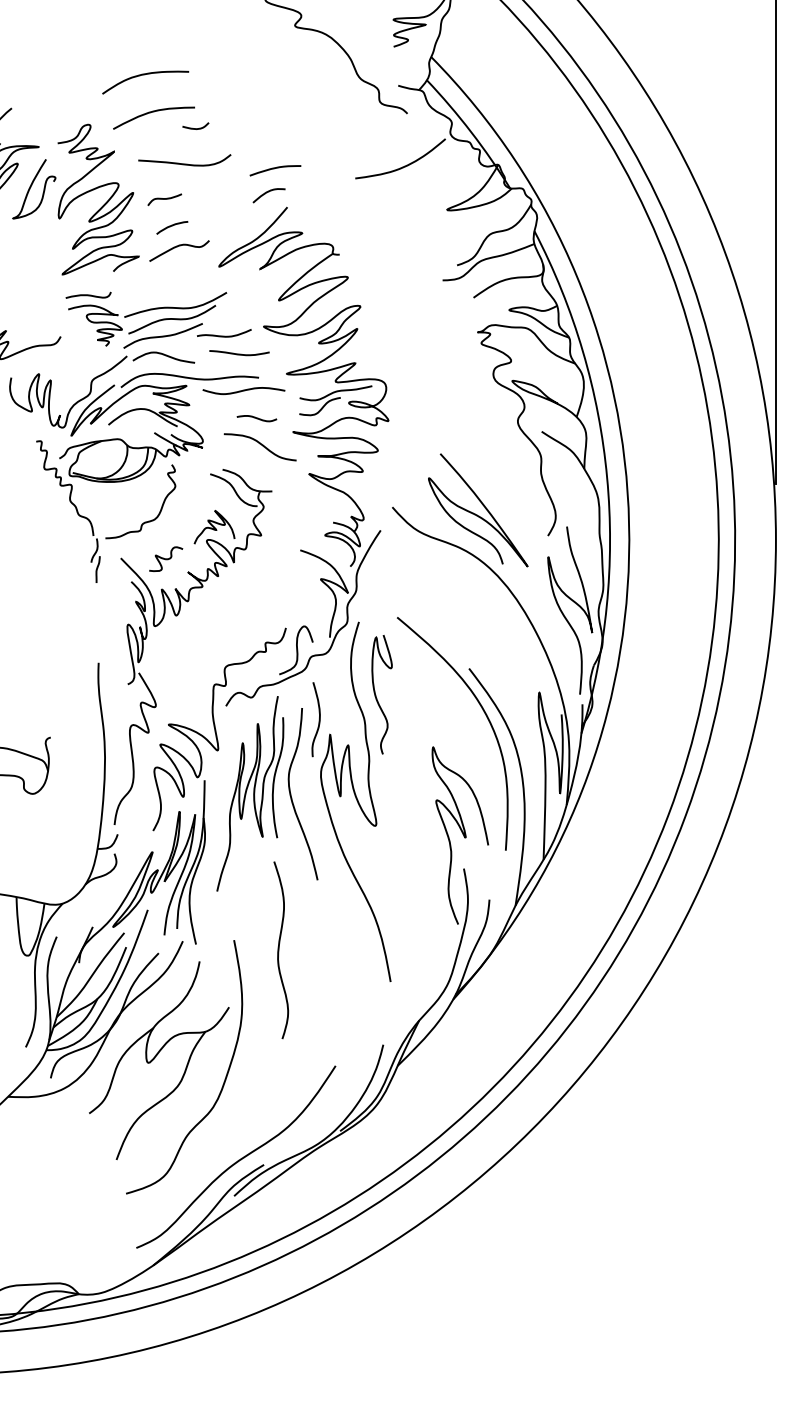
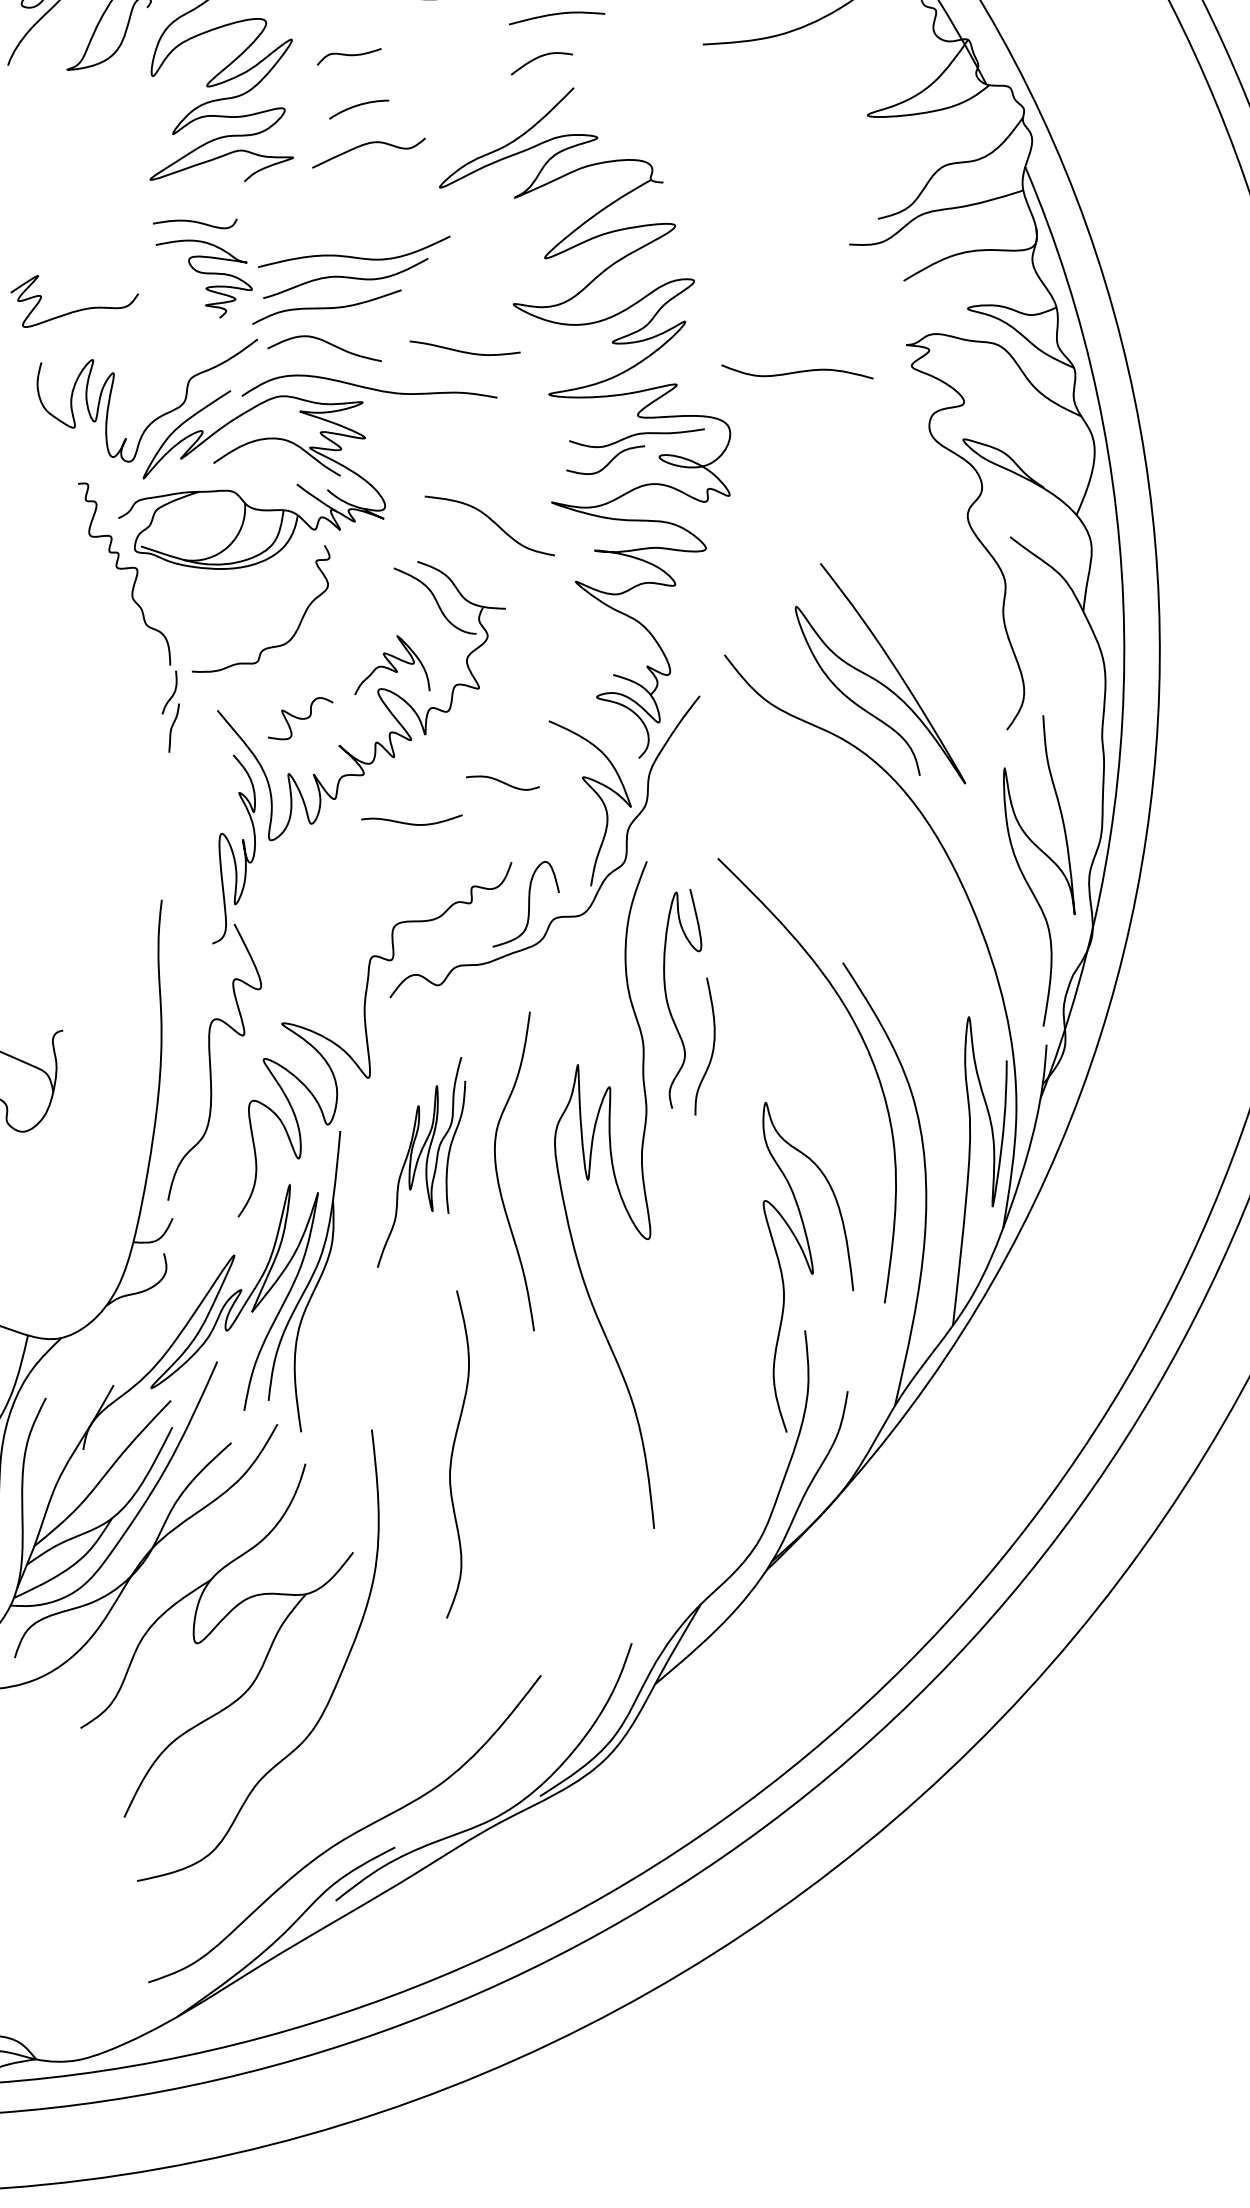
curve: (224, 335) -> (411, 822), moved
curve: (243, 391) -> (796, 373), moved
curve: (256, 418) -> (501, 782), moved
curve: (318, 719) -> (711, 1047), moved
part: (250, 793) -> (422, 1161), size x0.6

